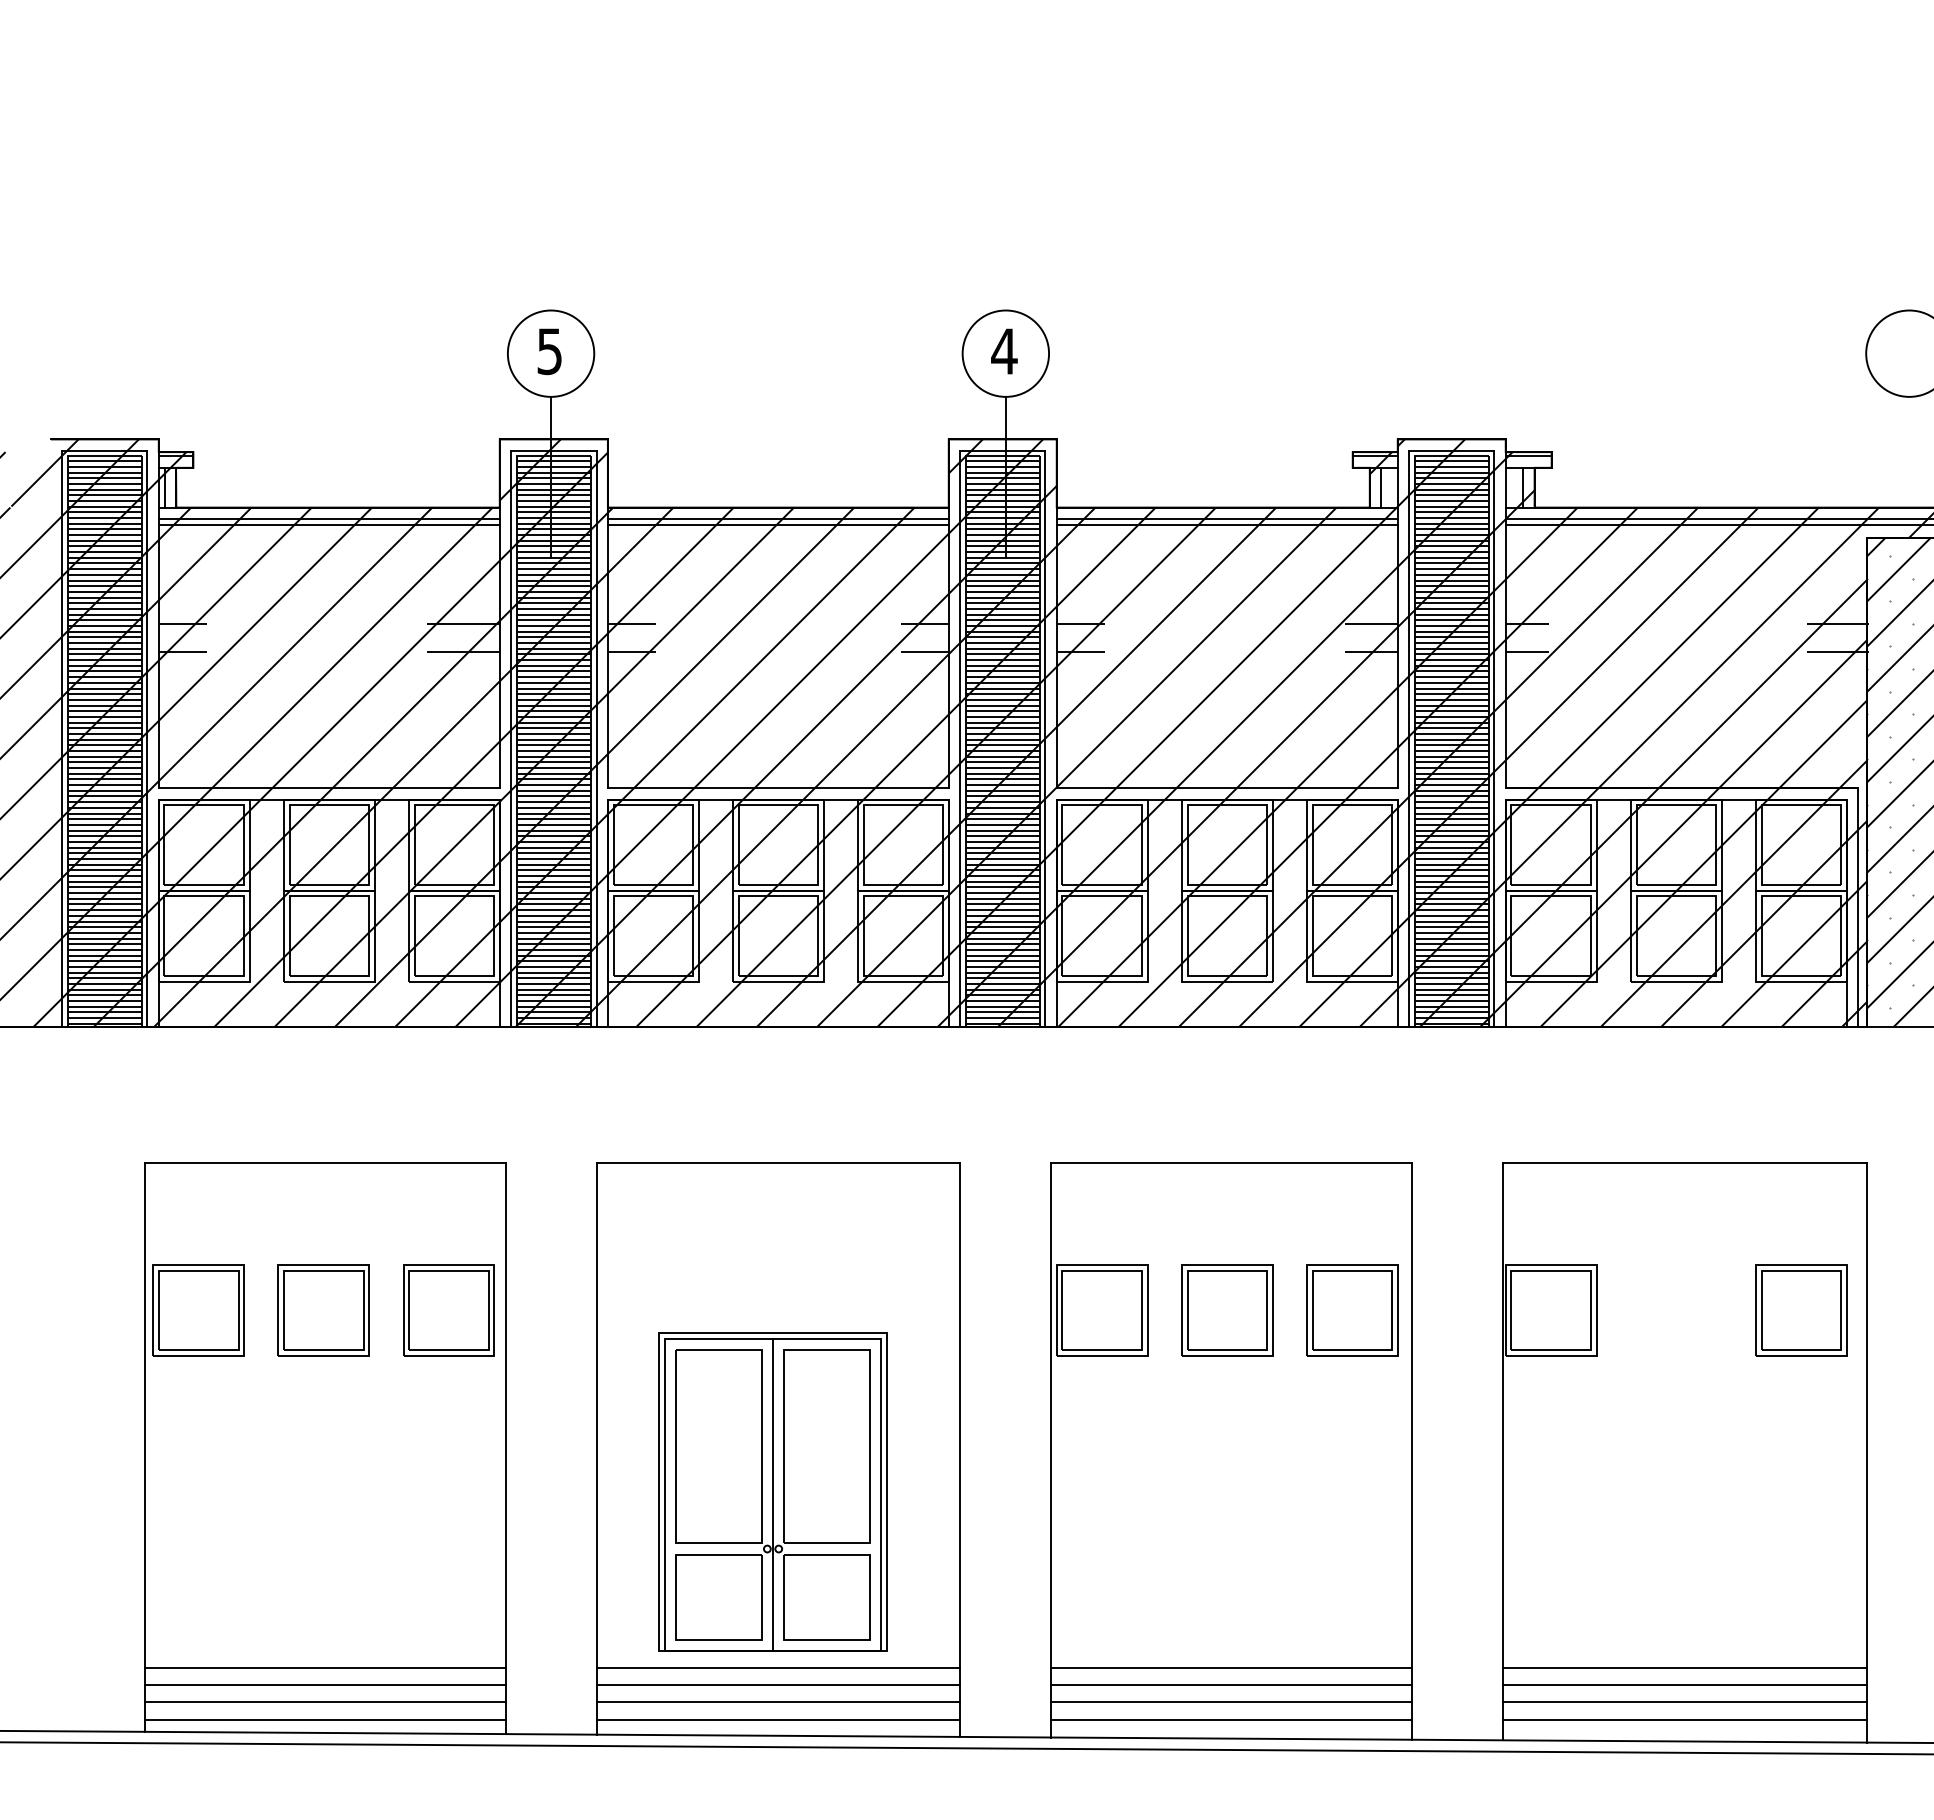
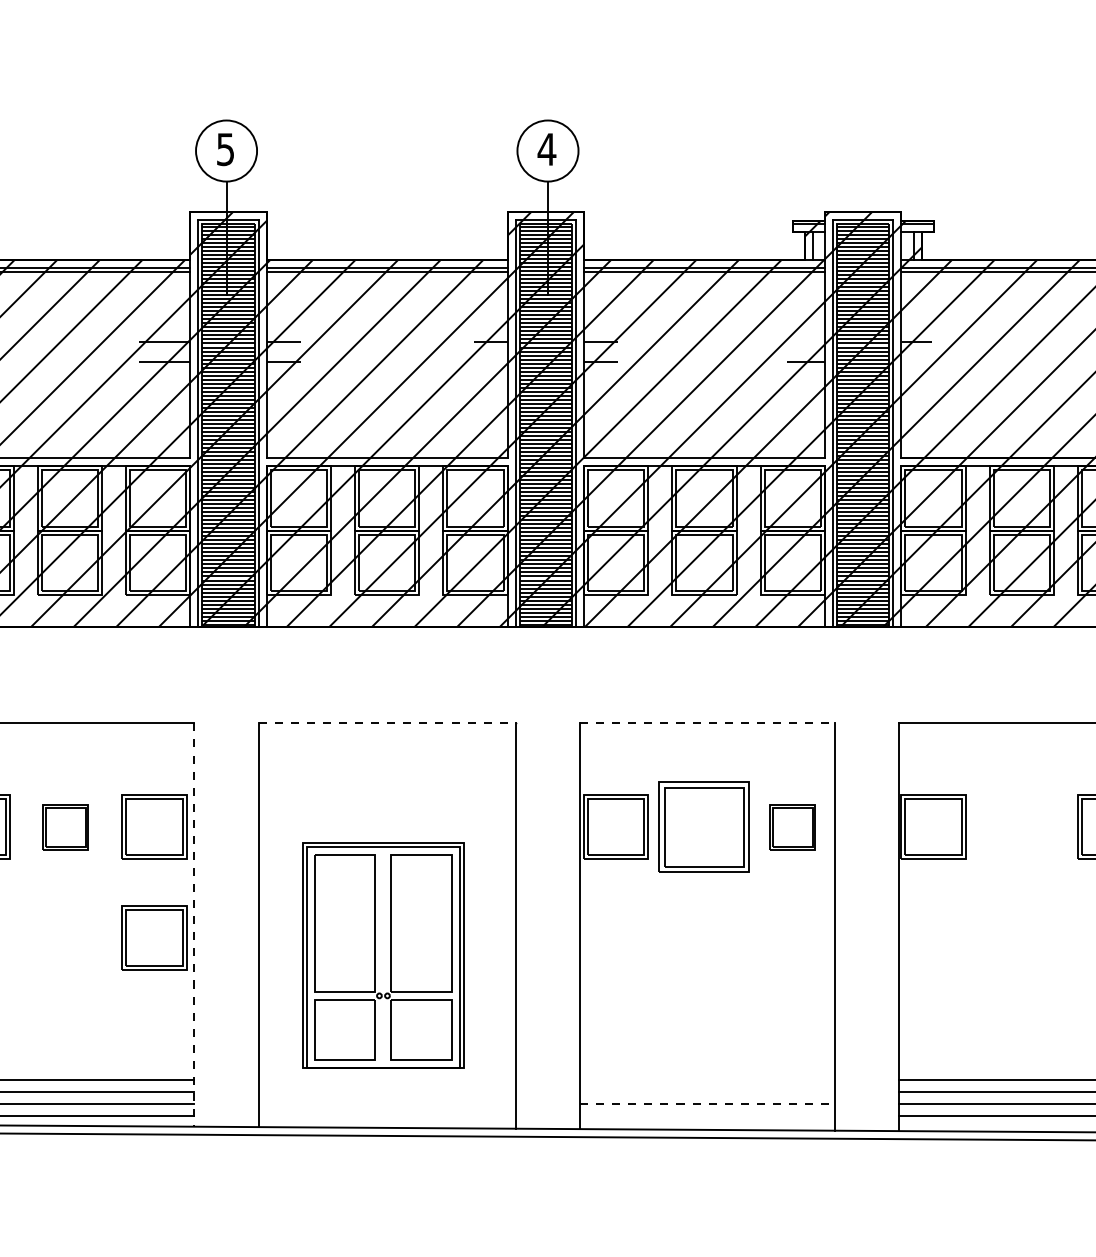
line: (1370, 623) -> (805, 341), removed
line: (924, 651) -> (490, 361), removed
line: (1527, 651) -> (916, 361), removed
line: (778, 1163) -> (387, 723), solid -> dashed
line: (1232, 1163) -> (708, 723), solid -> dashed
part: (323, 1310) -> (65, 827), size x0.7
part: (1227, 1310) -> (704, 827), size x1.4
part: (1352, 1310) -> (793, 827), size x0.7
line: (505, 1449) -> (194, 925), solid -> dashed
part: (448, 1467) -> (154, 938), added
line: (773, 1494) -> (383, 957), removed
line: (778, 1668) -> (387, 1080), removed
line: (1231, 1668) -> (707, 1080), removed
line: (778, 1685) -> (387, 1092), removed
line: (1231, 1685) -> (707, 1092), removed
line: (778, 1702) -> (387, 1104), removed
line: (1232, 1702) -> (708, 1104), solid -> dashed
line: (778, 1719) -> (387, 1116), removed
line: (1231, 1719) -> (707, 1116), removed

